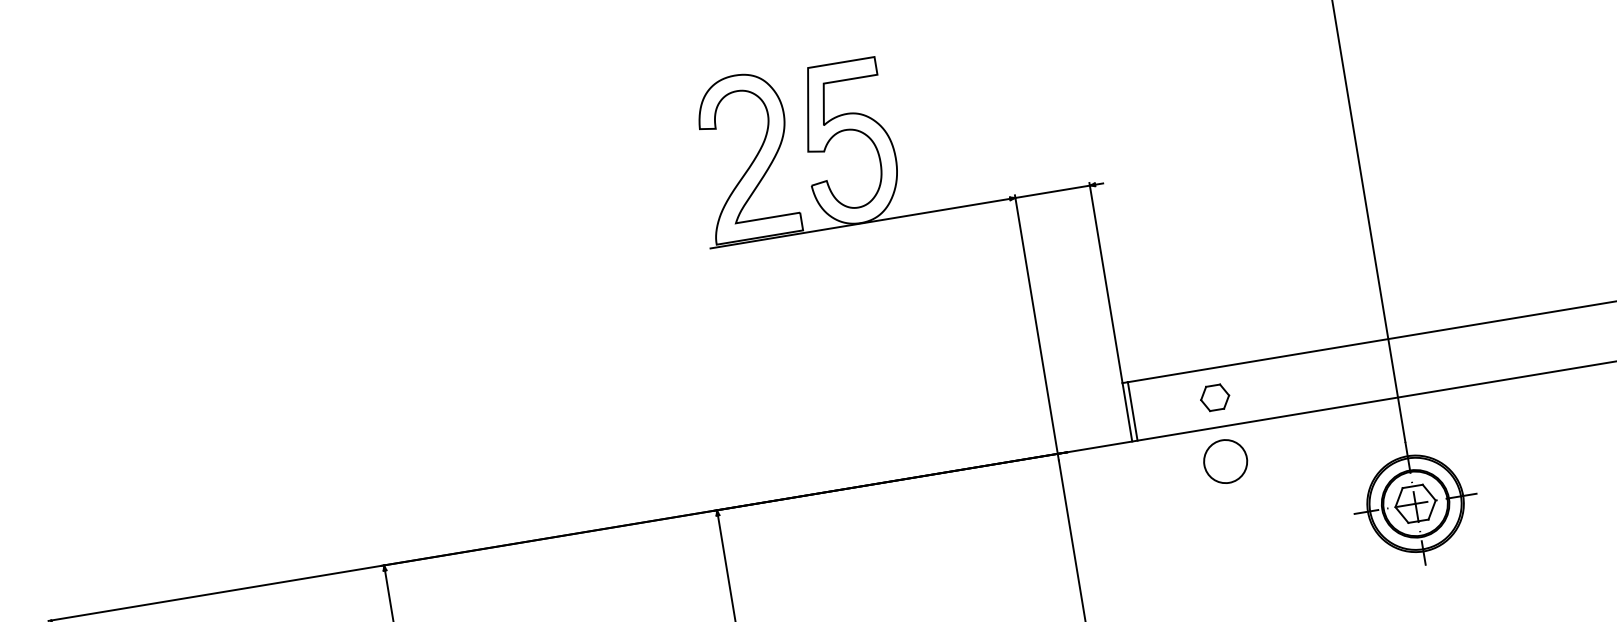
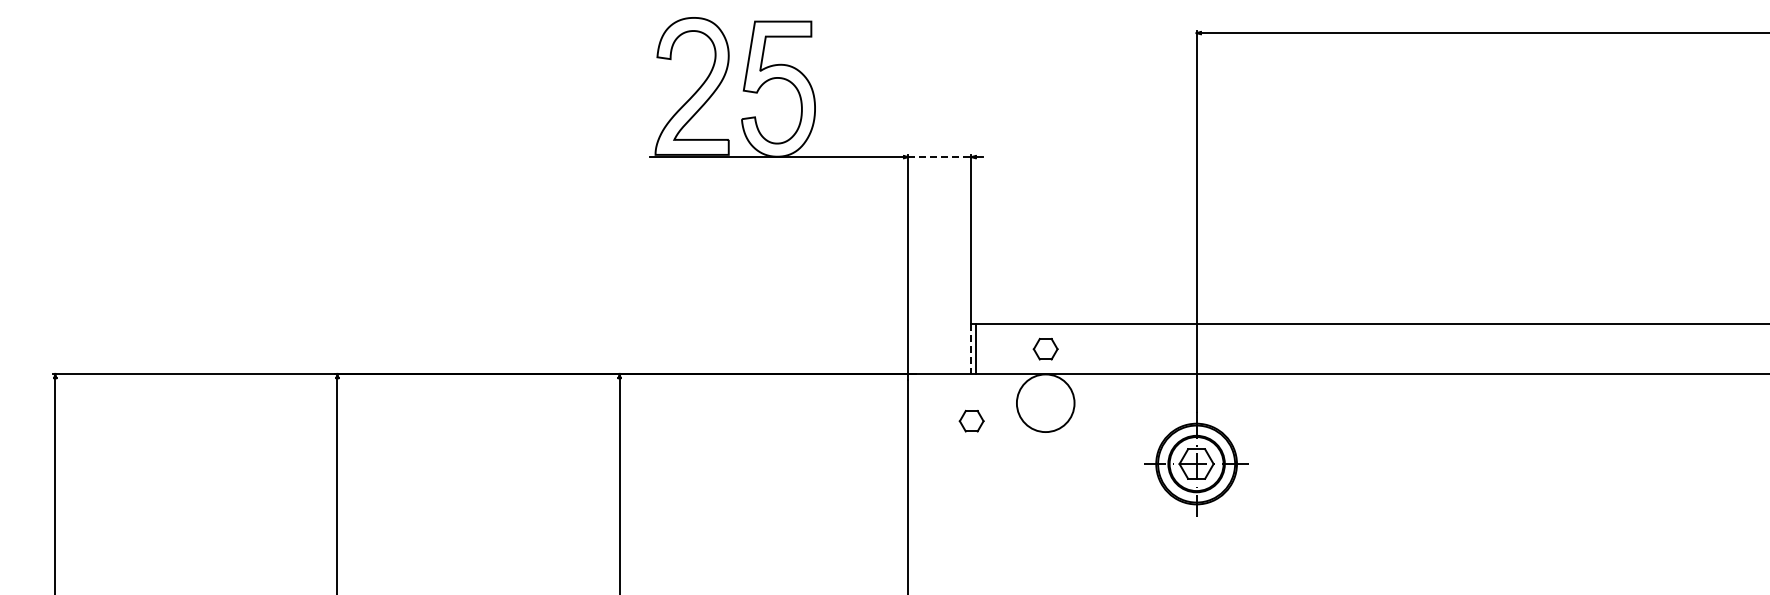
line: (1052, 192) -> (939, 157), solid -> dashed
line: (1127, 412) -> (971, 349), solid -> dashed
circle: (1225, 461) -> (1045, 403), size x1.6
part: (1141, 496) -> (971, 420), added

